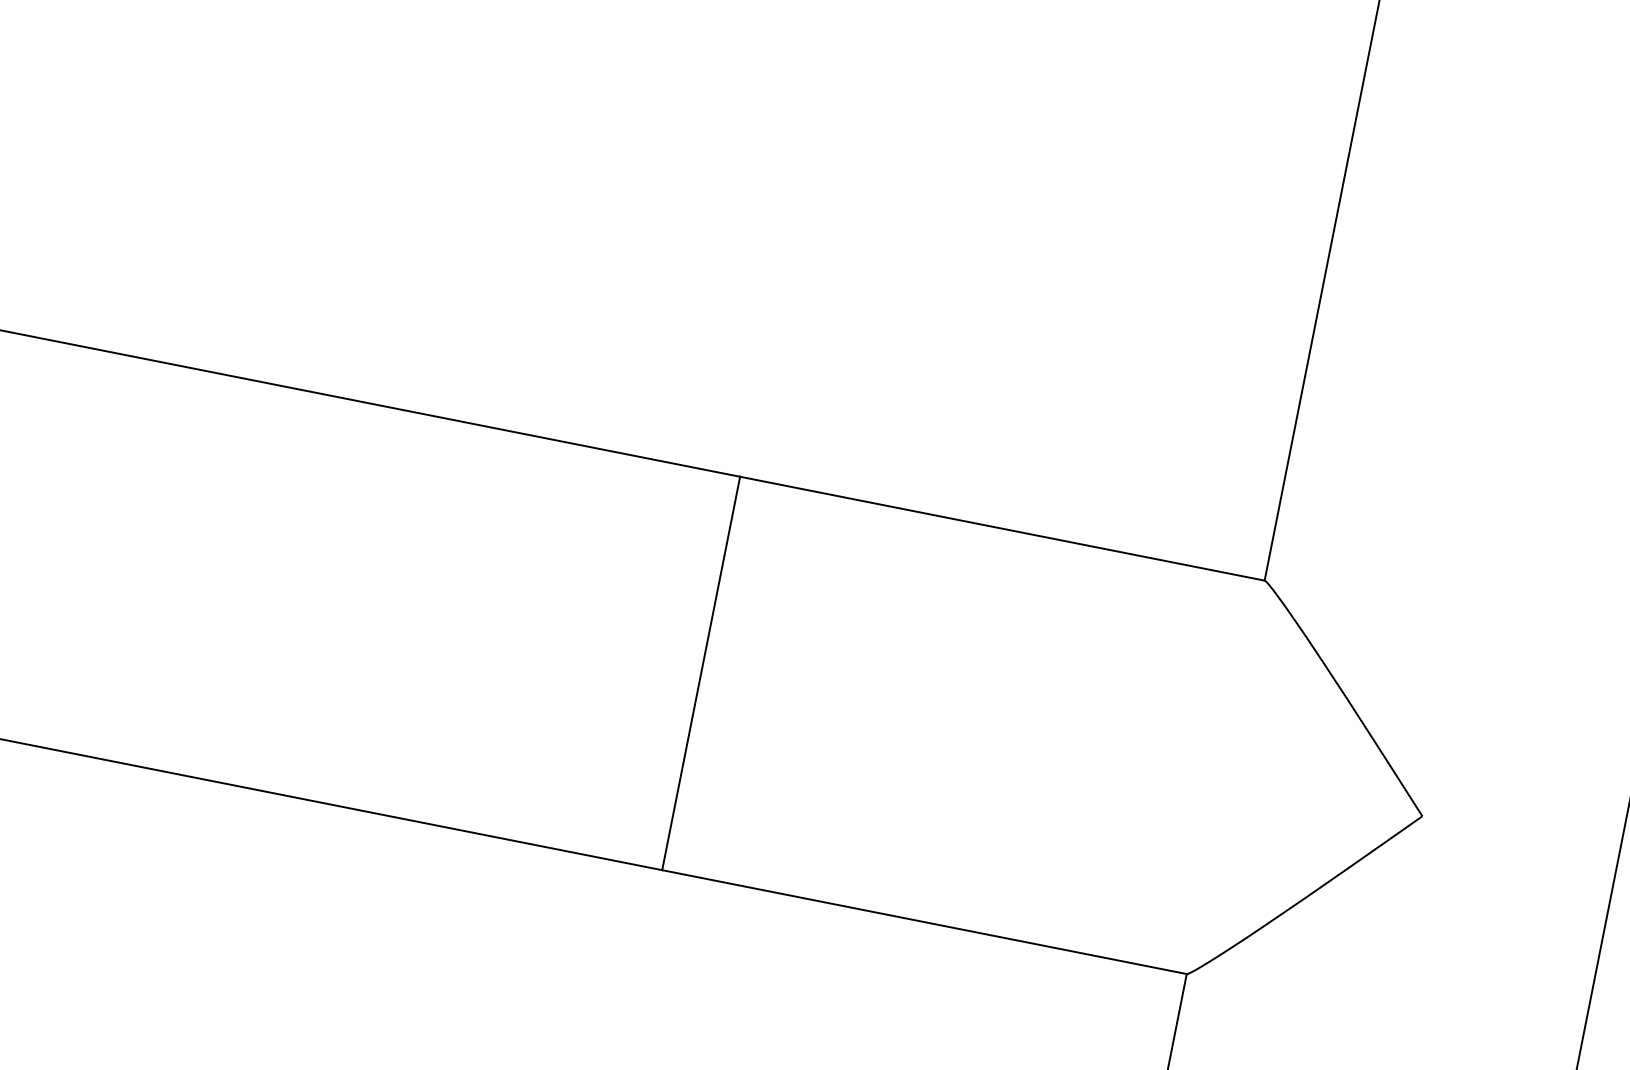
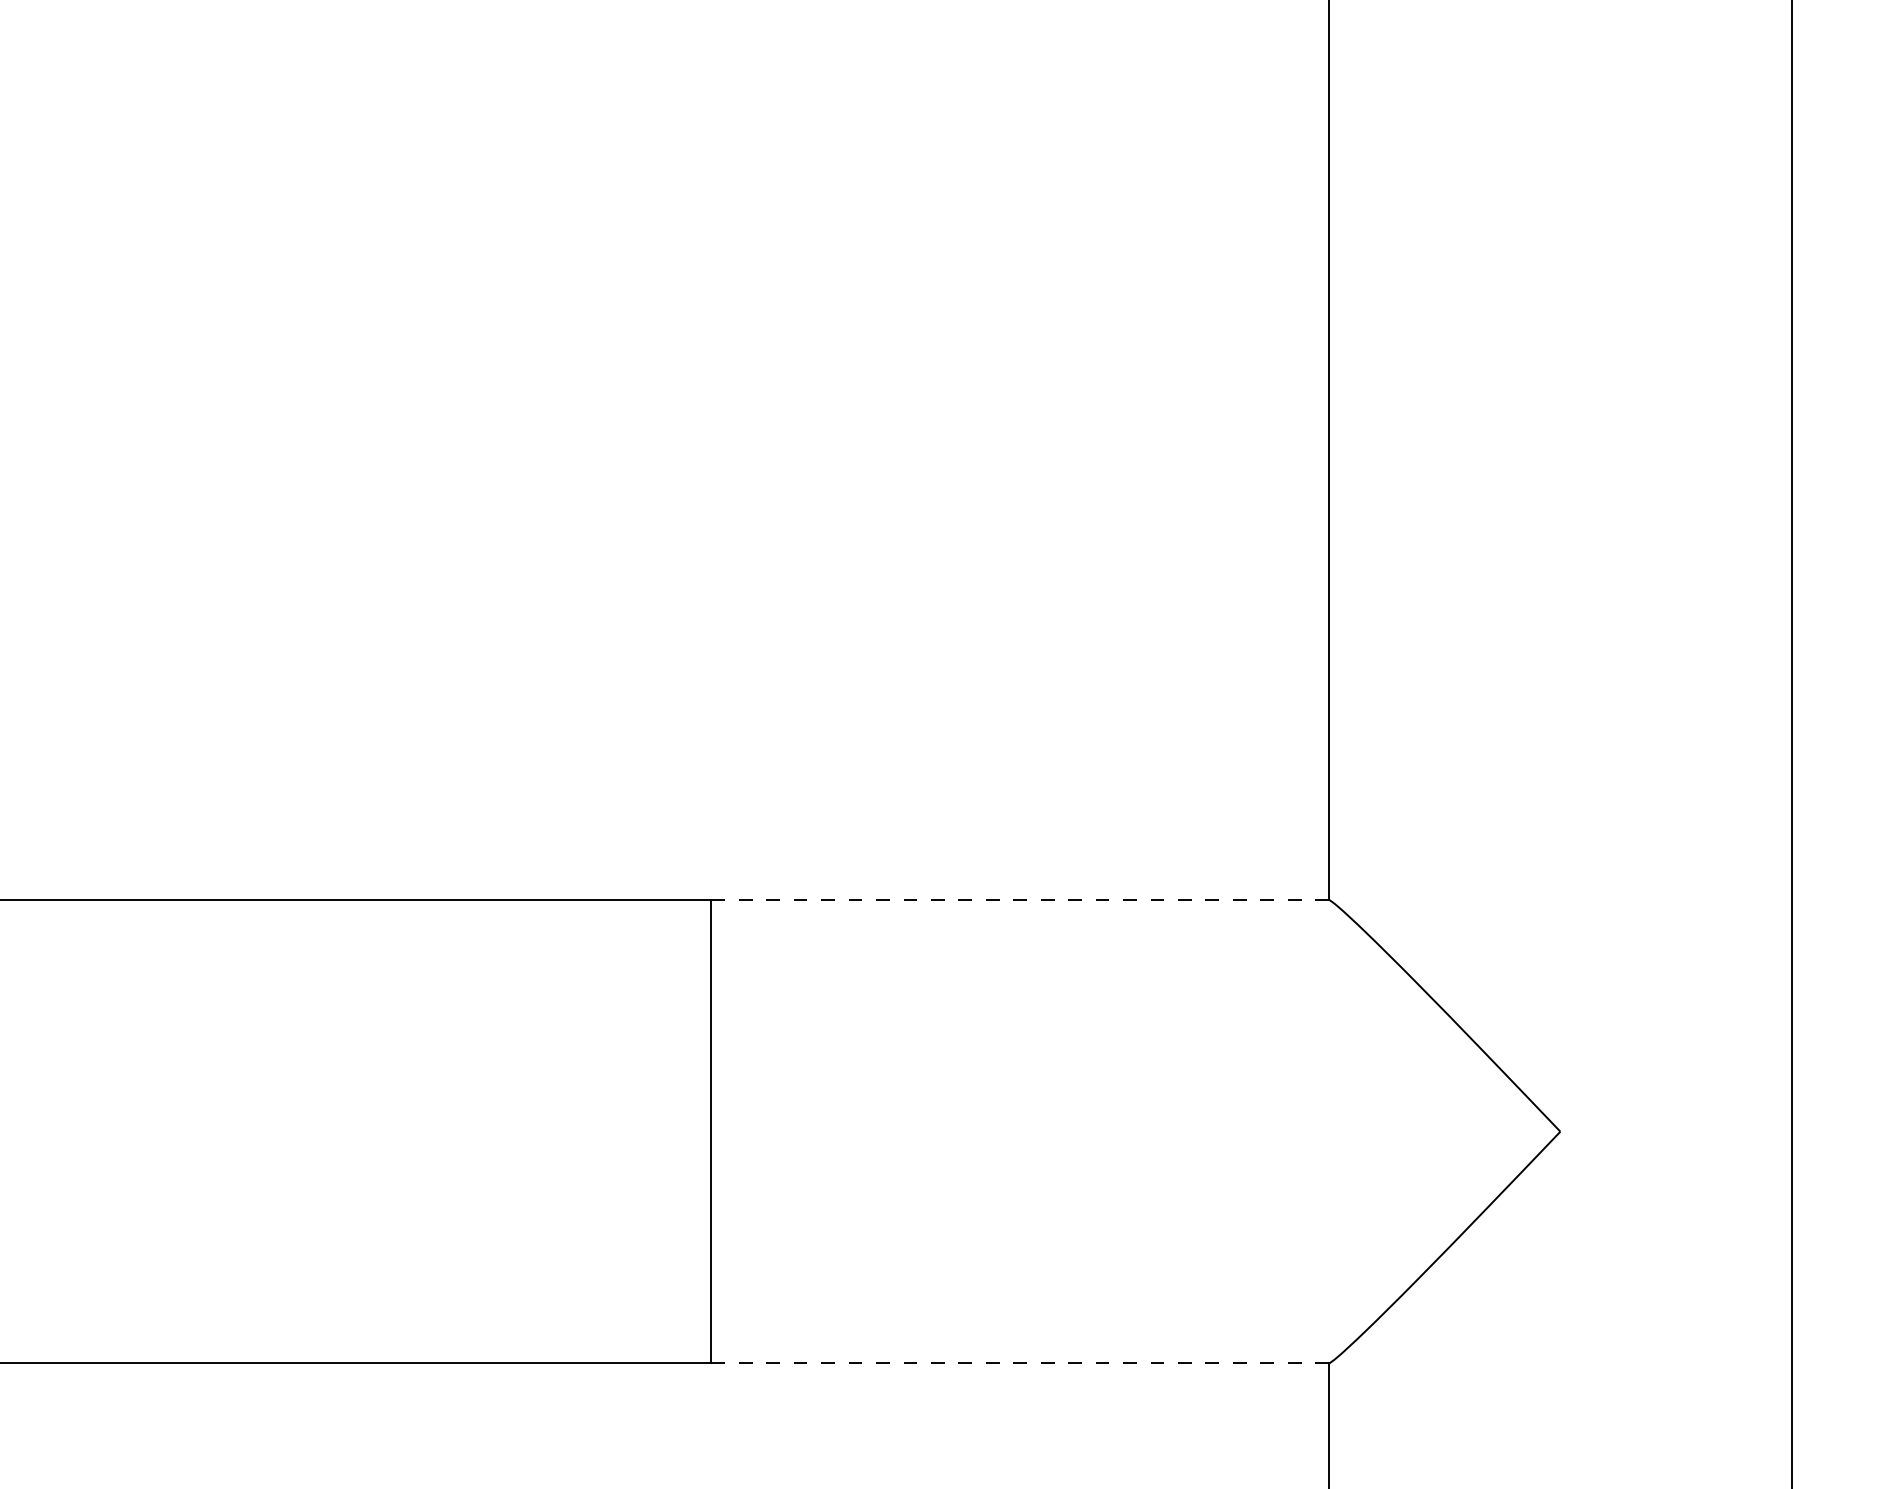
line: (1002, 529) -> (1020, 900), solid -> dashed
line: (924, 922) -> (1020, 1363), solid -> dashed

